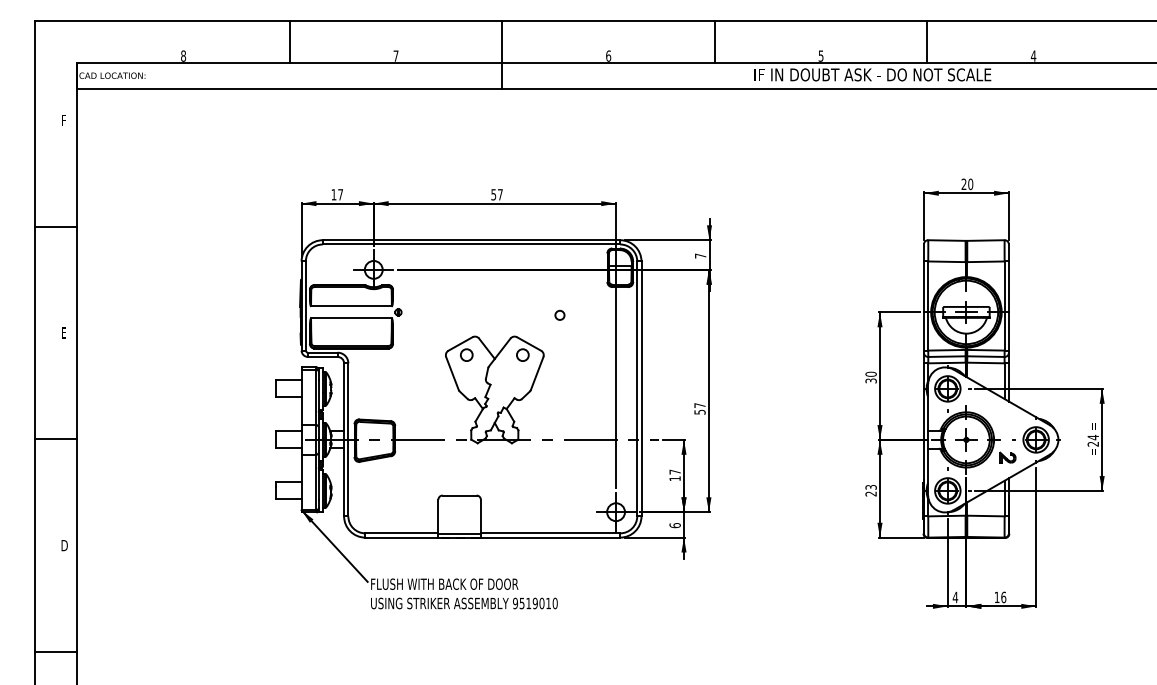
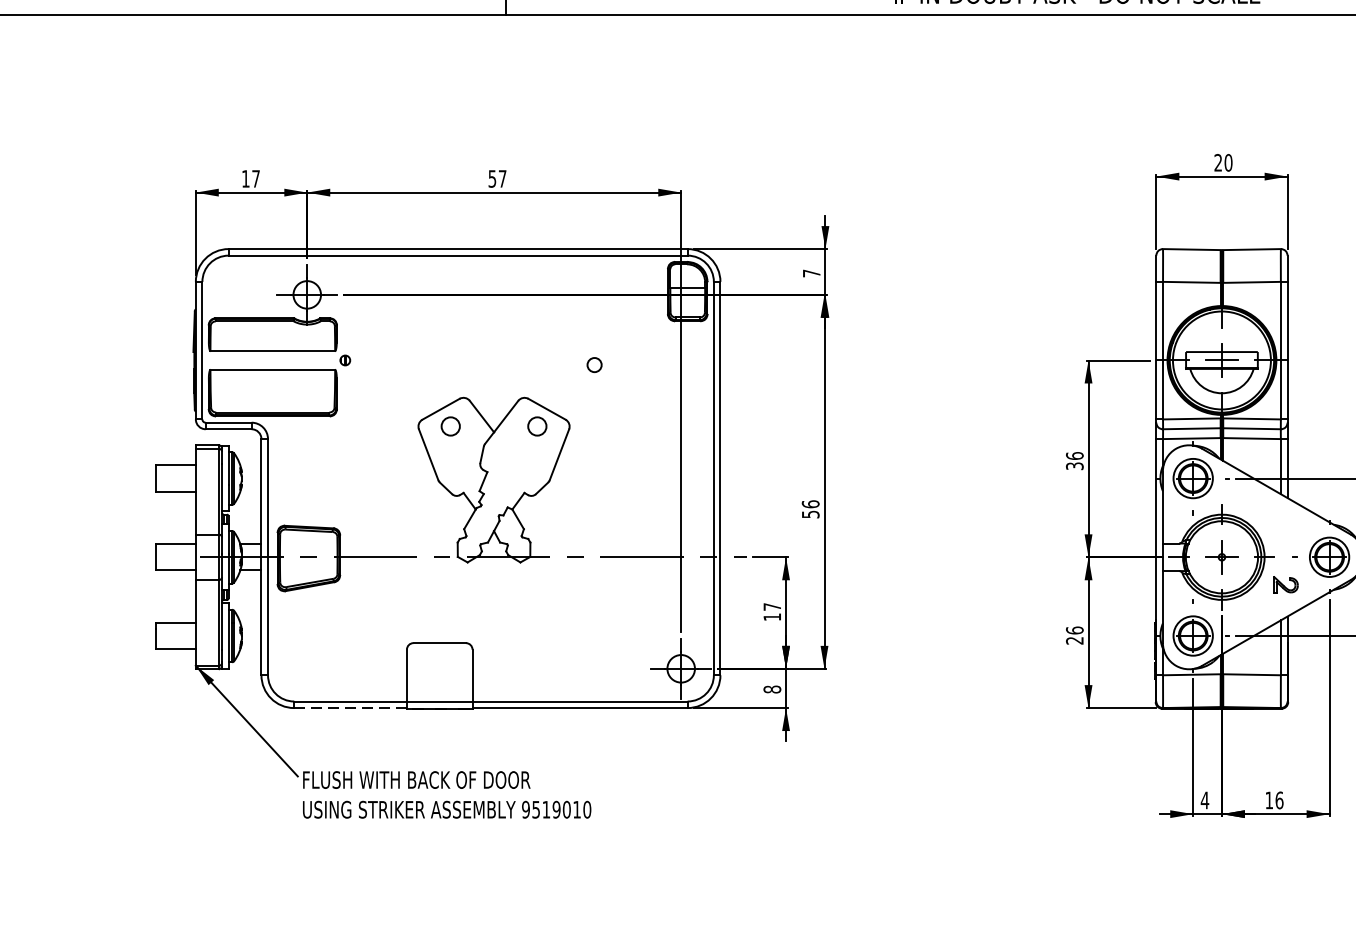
text: (870, 373) -> (1073, 454), 30 -> 36
text: (699, 405) -> (809, 504), 57 -> 56
text: (870, 486) -> (1073, 629), 23 -> 26
text: (674, 525) -> (771, 689), 6 -> 8
line: (401, 537) -> (350, 707), solid -> dashed

